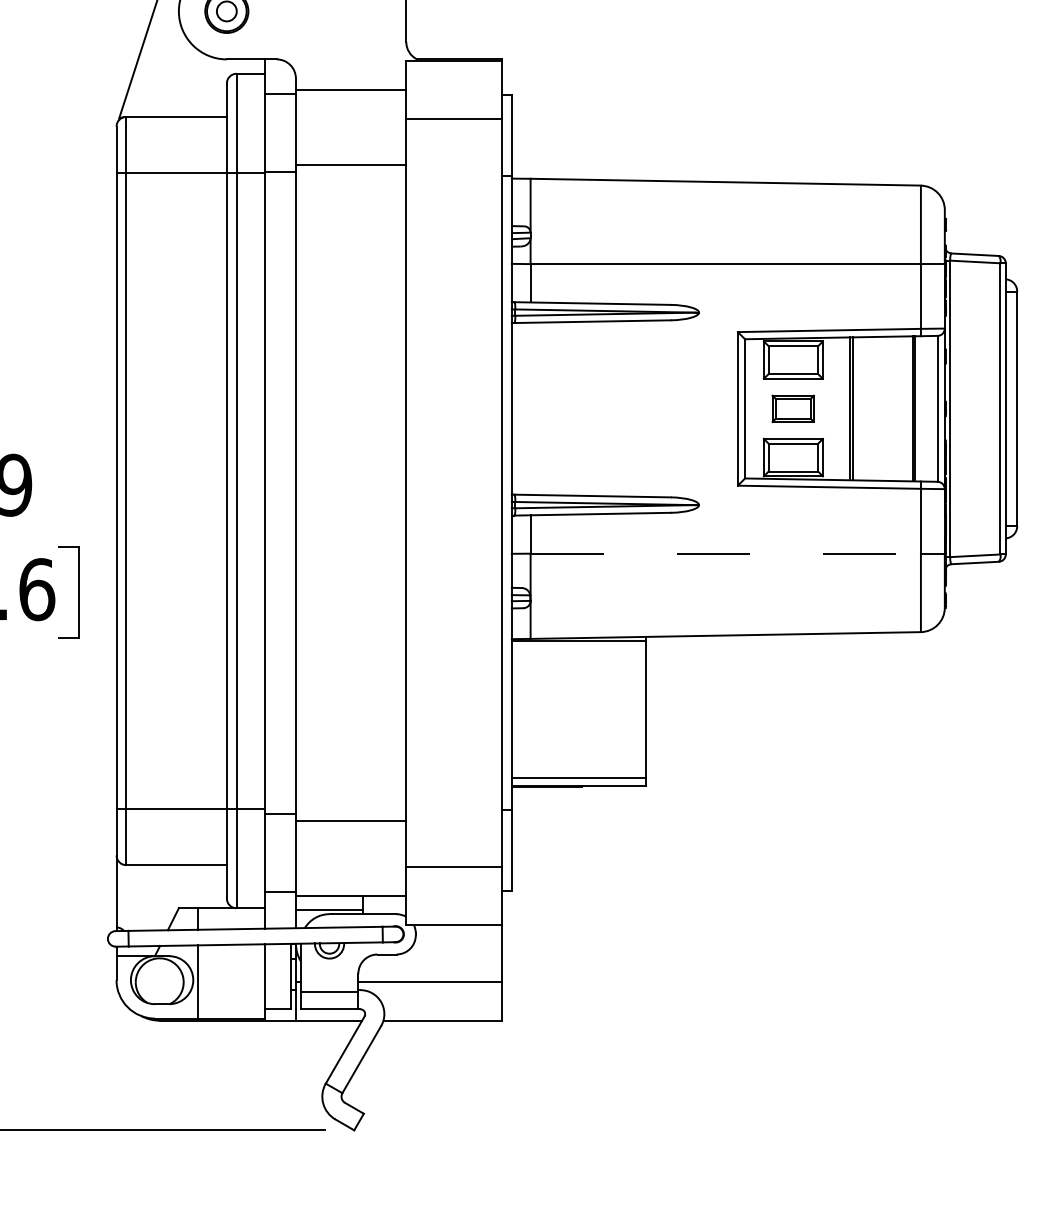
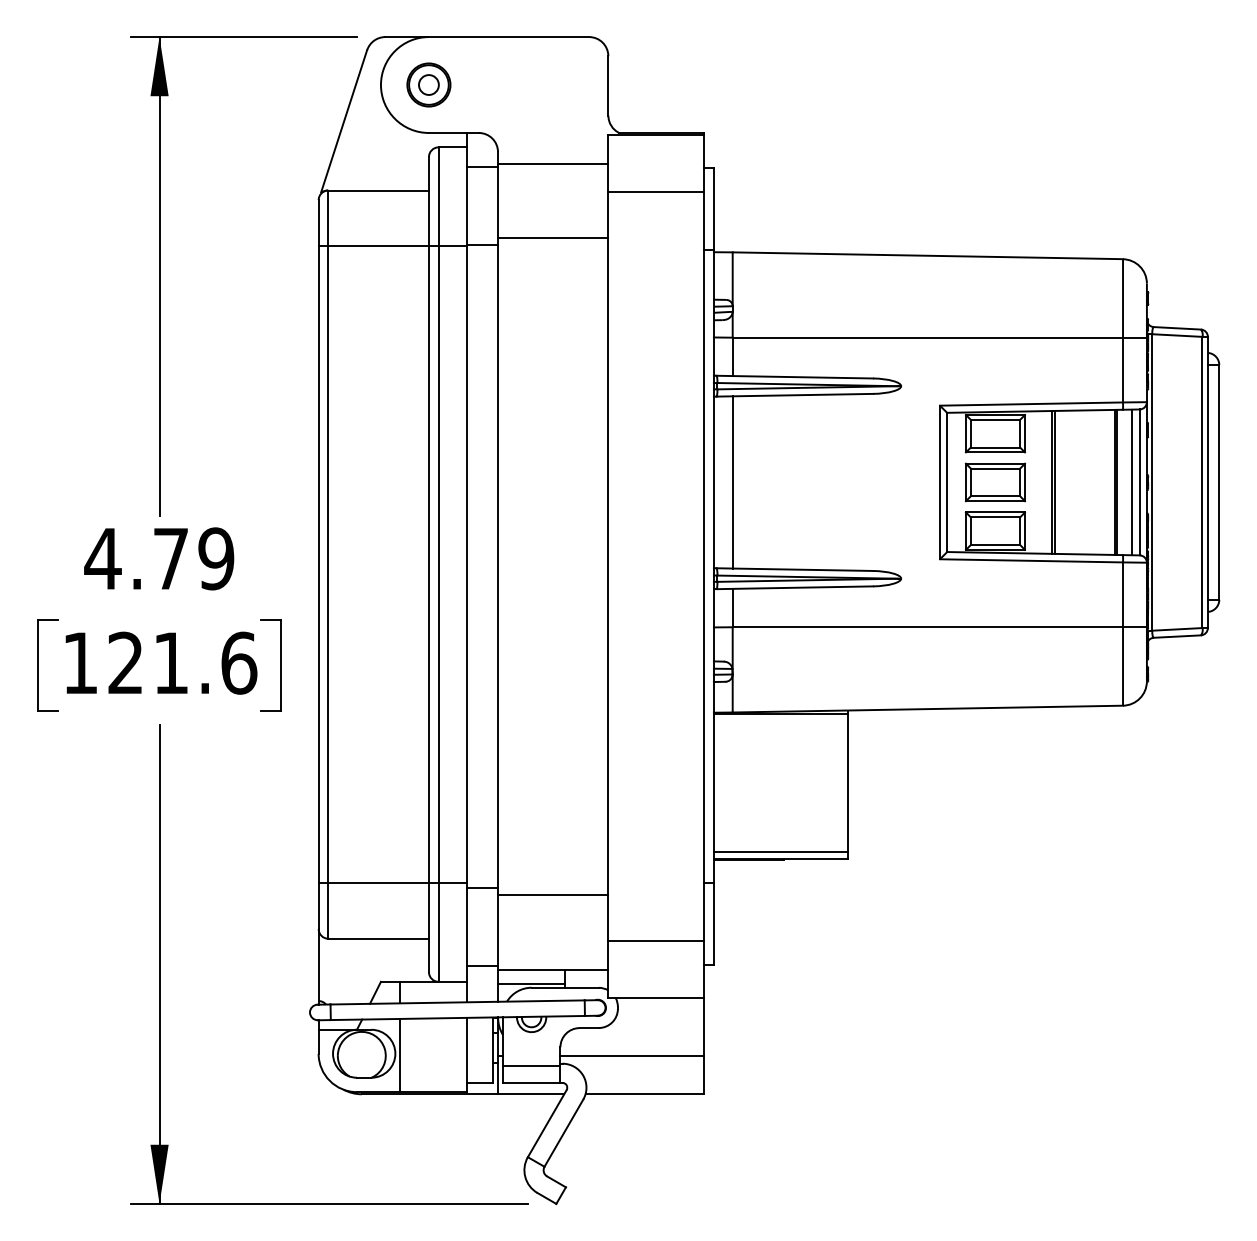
line: (530, 408) -> (732, 482), added
part: (792, 408) -> (994, 482), size x1.43
line: (930, 408) -> (1132, 482), added
line: (726, 553) -> (928, 627), dashed -> solid

